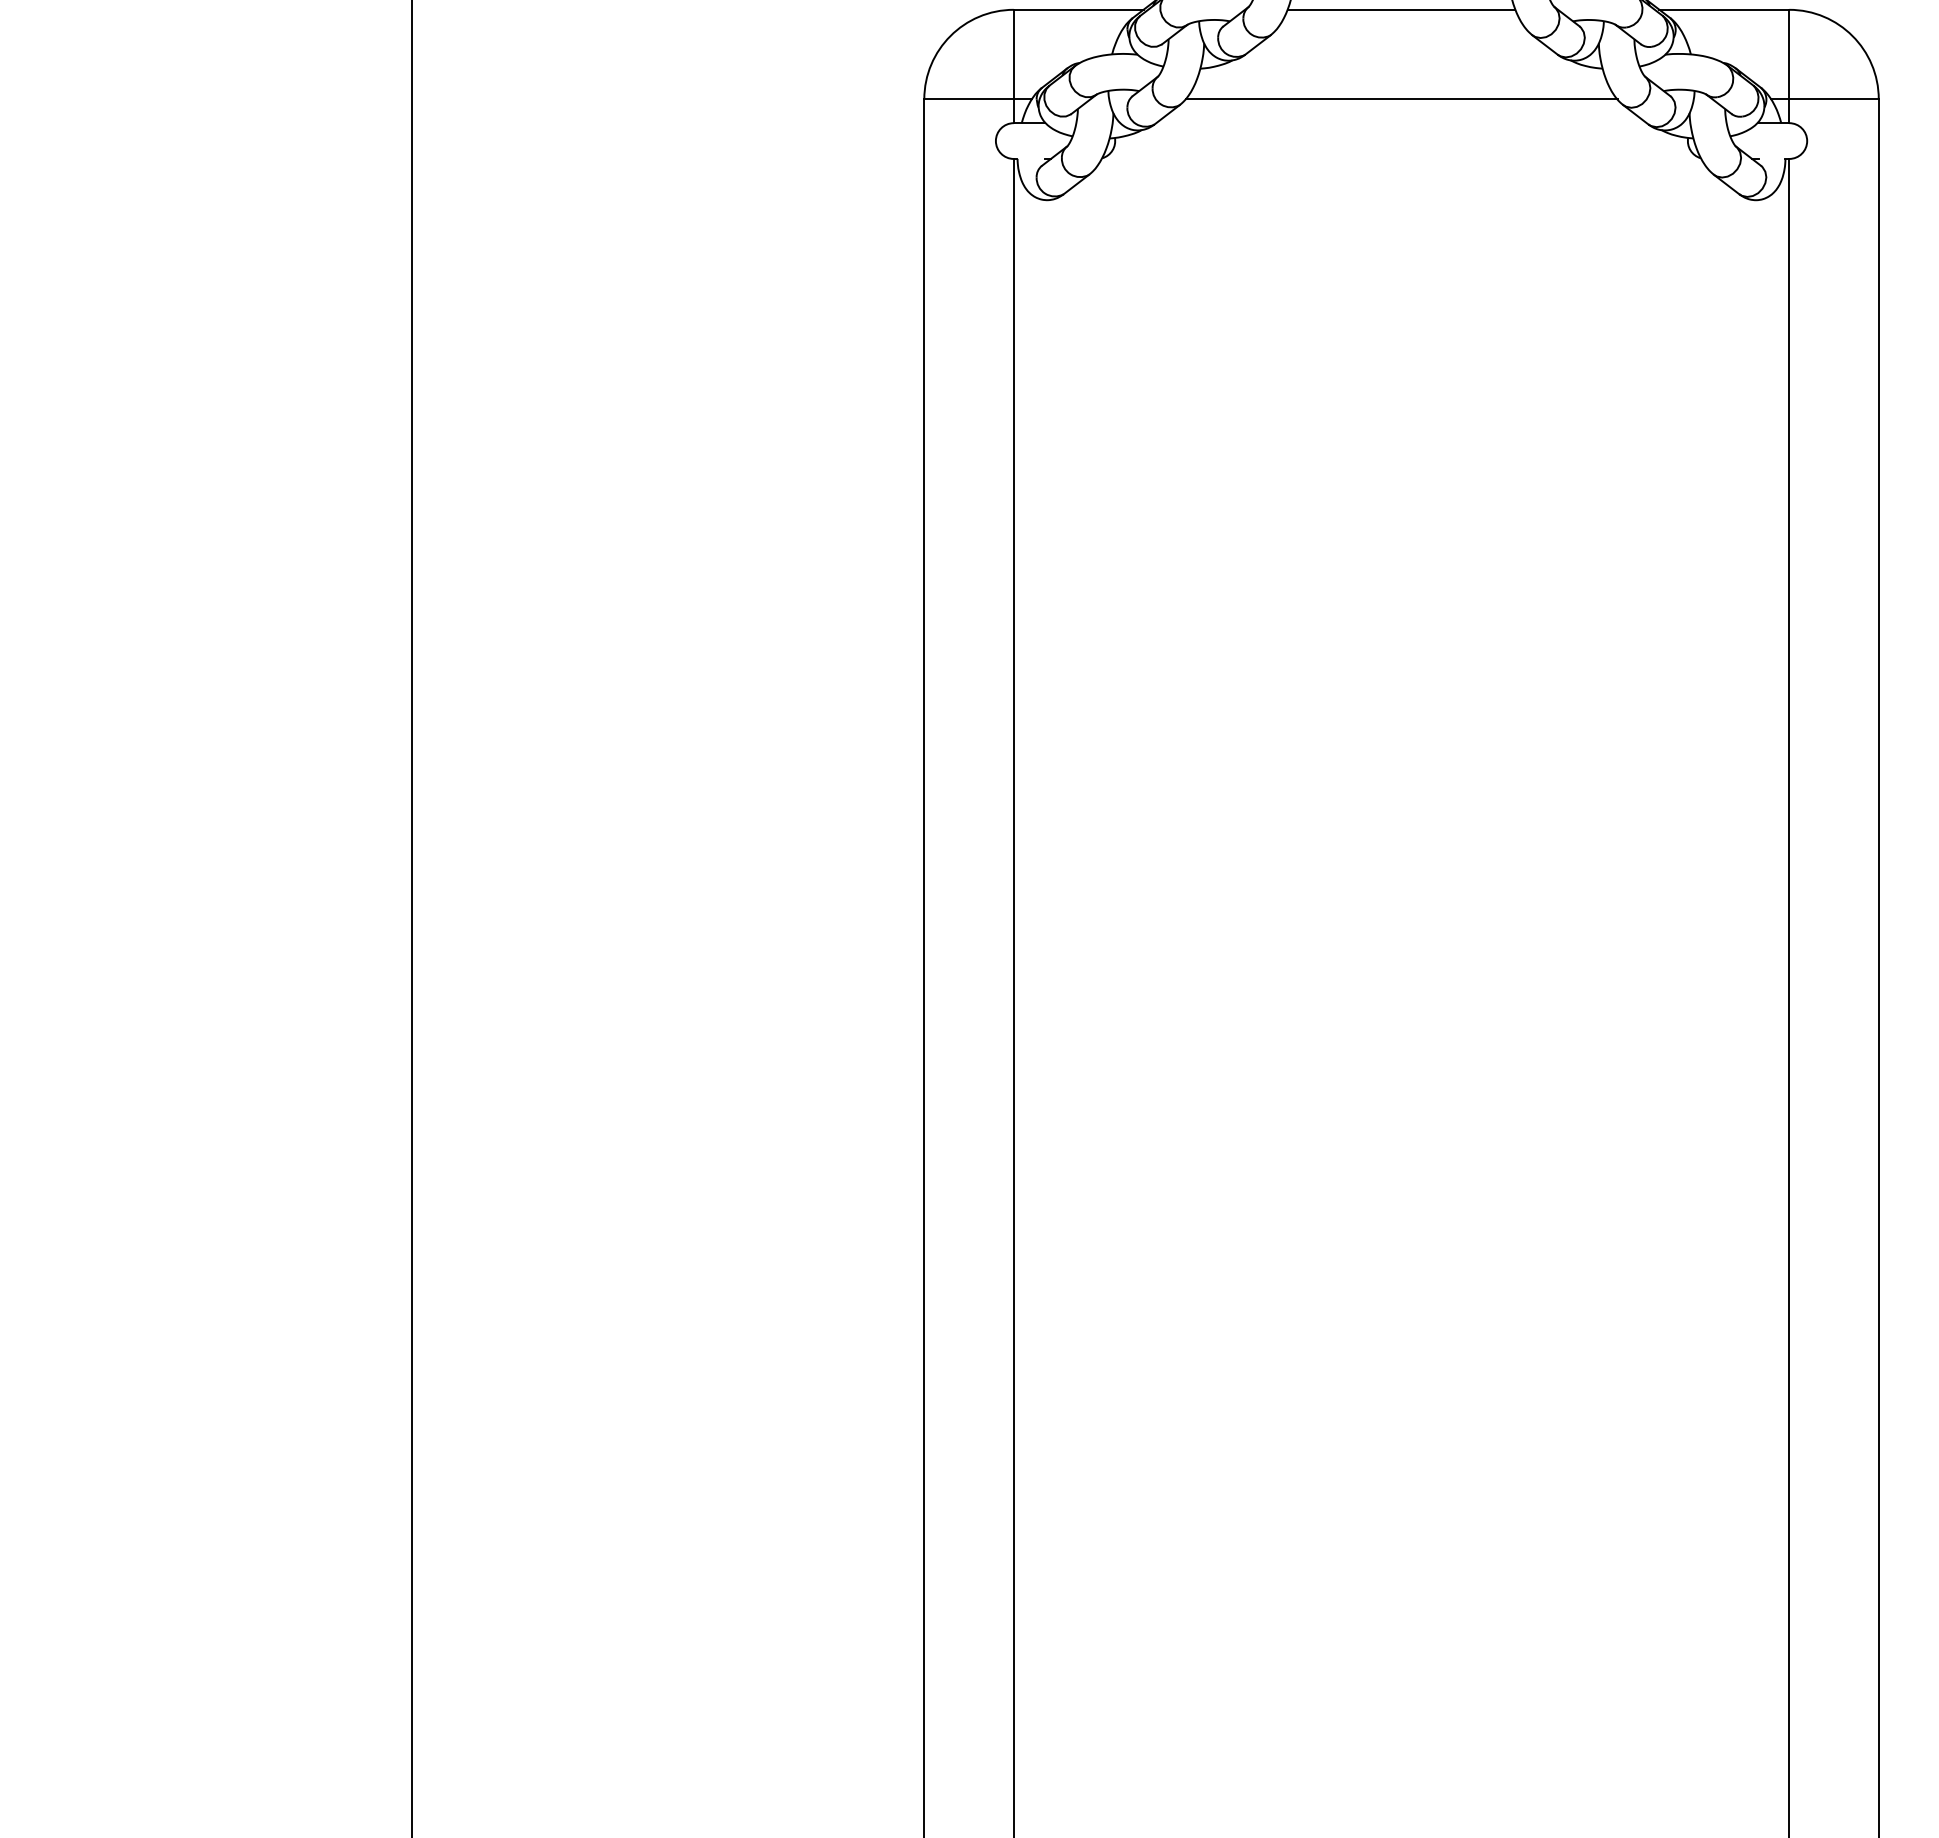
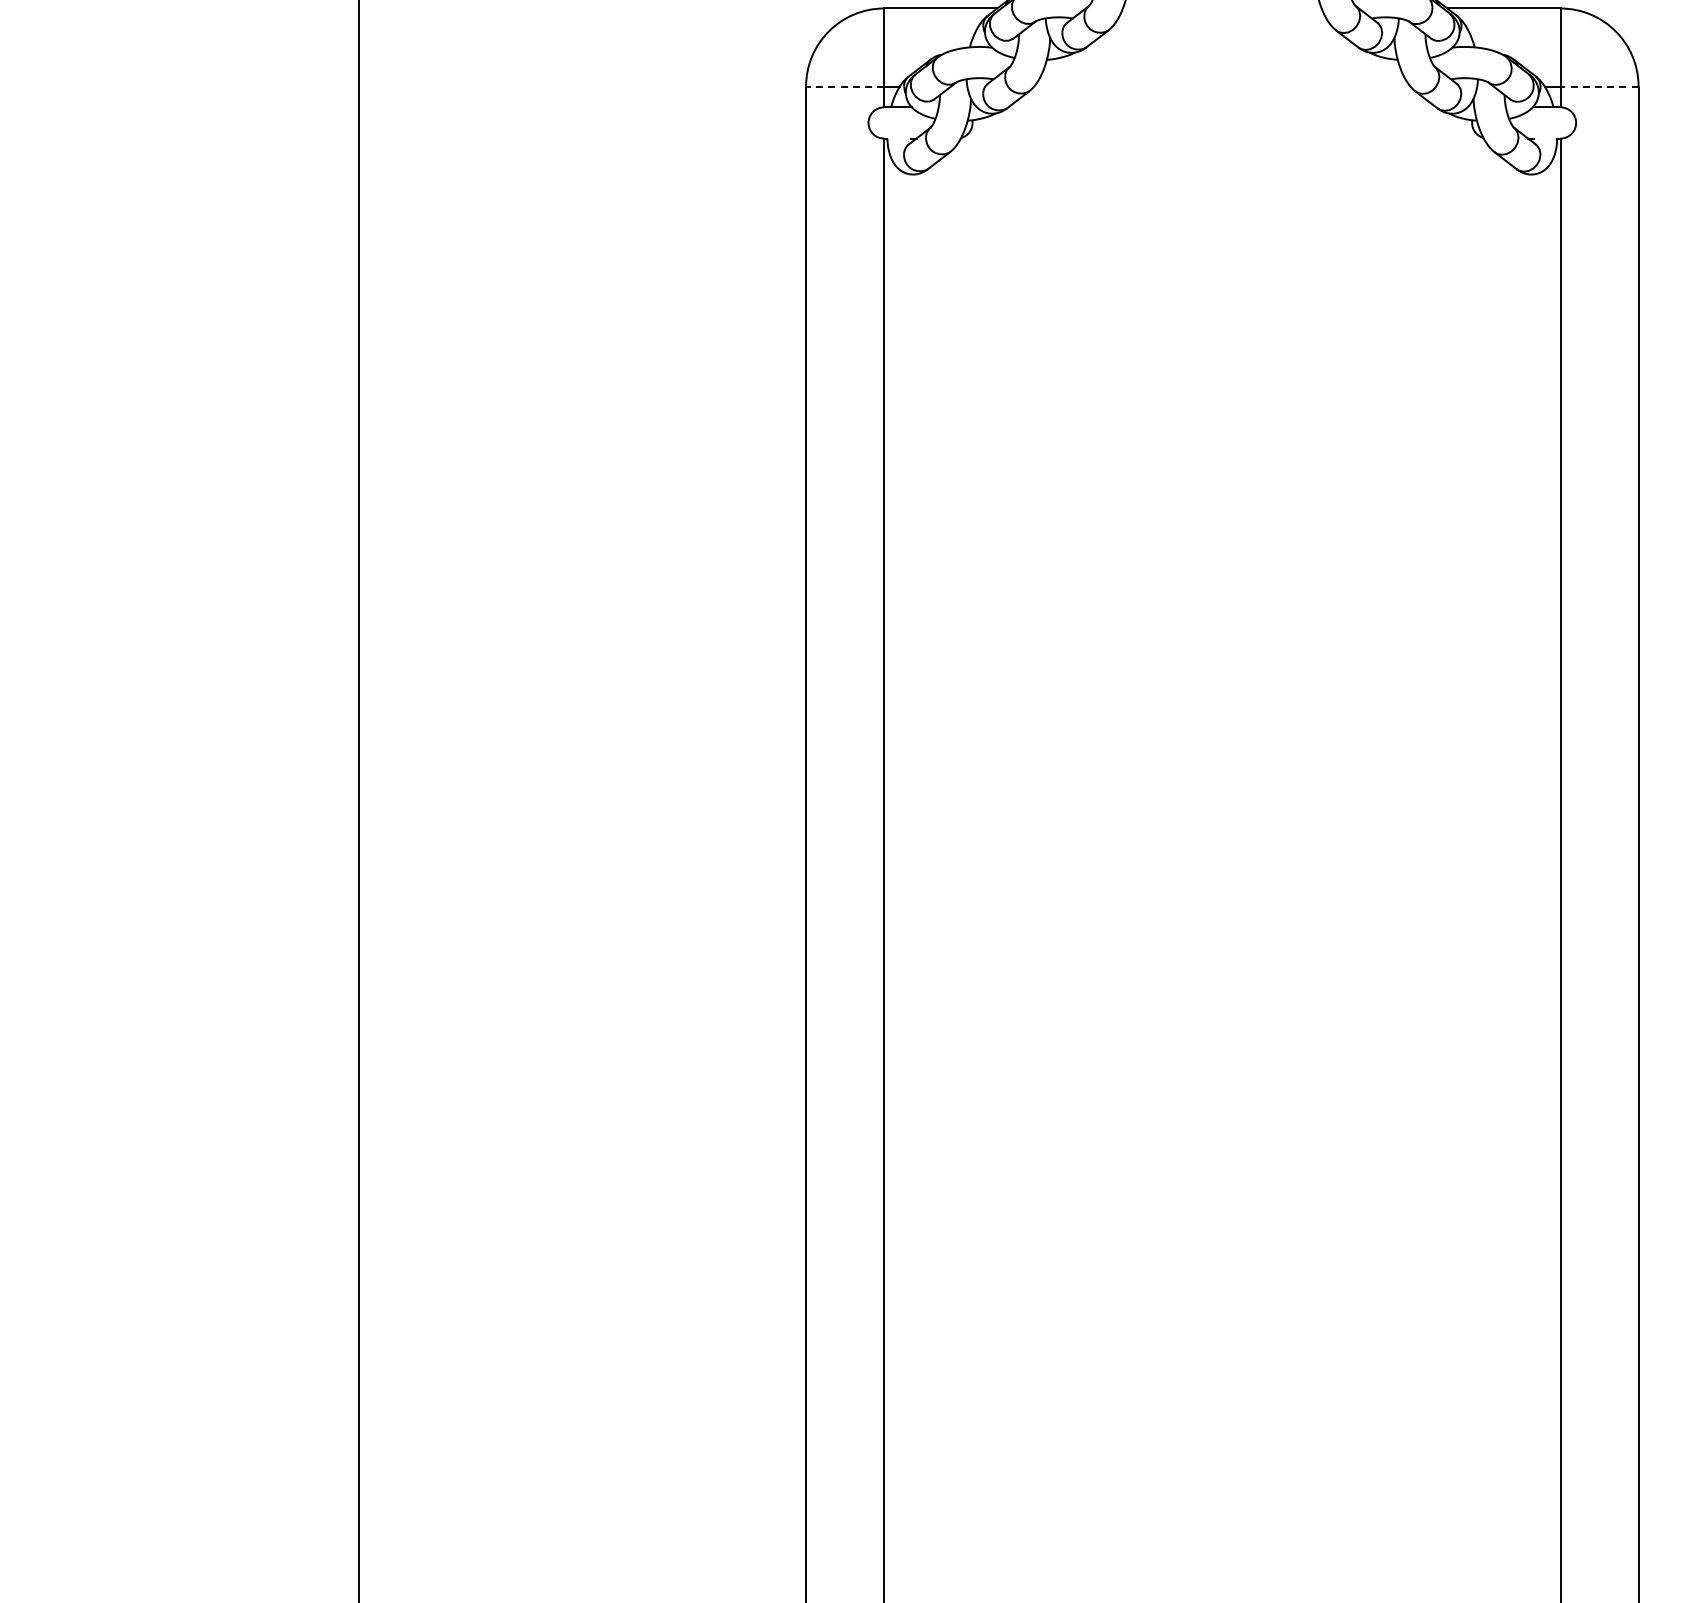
line: (1400, 9) -> (1221, 8), removed
line: (968, 99) -> (844, 86), solid -> dashed
line: (1400, 99) -> (1221, 86), removed
line: (1833, 99) -> (1599, 86), solid -> dashed

